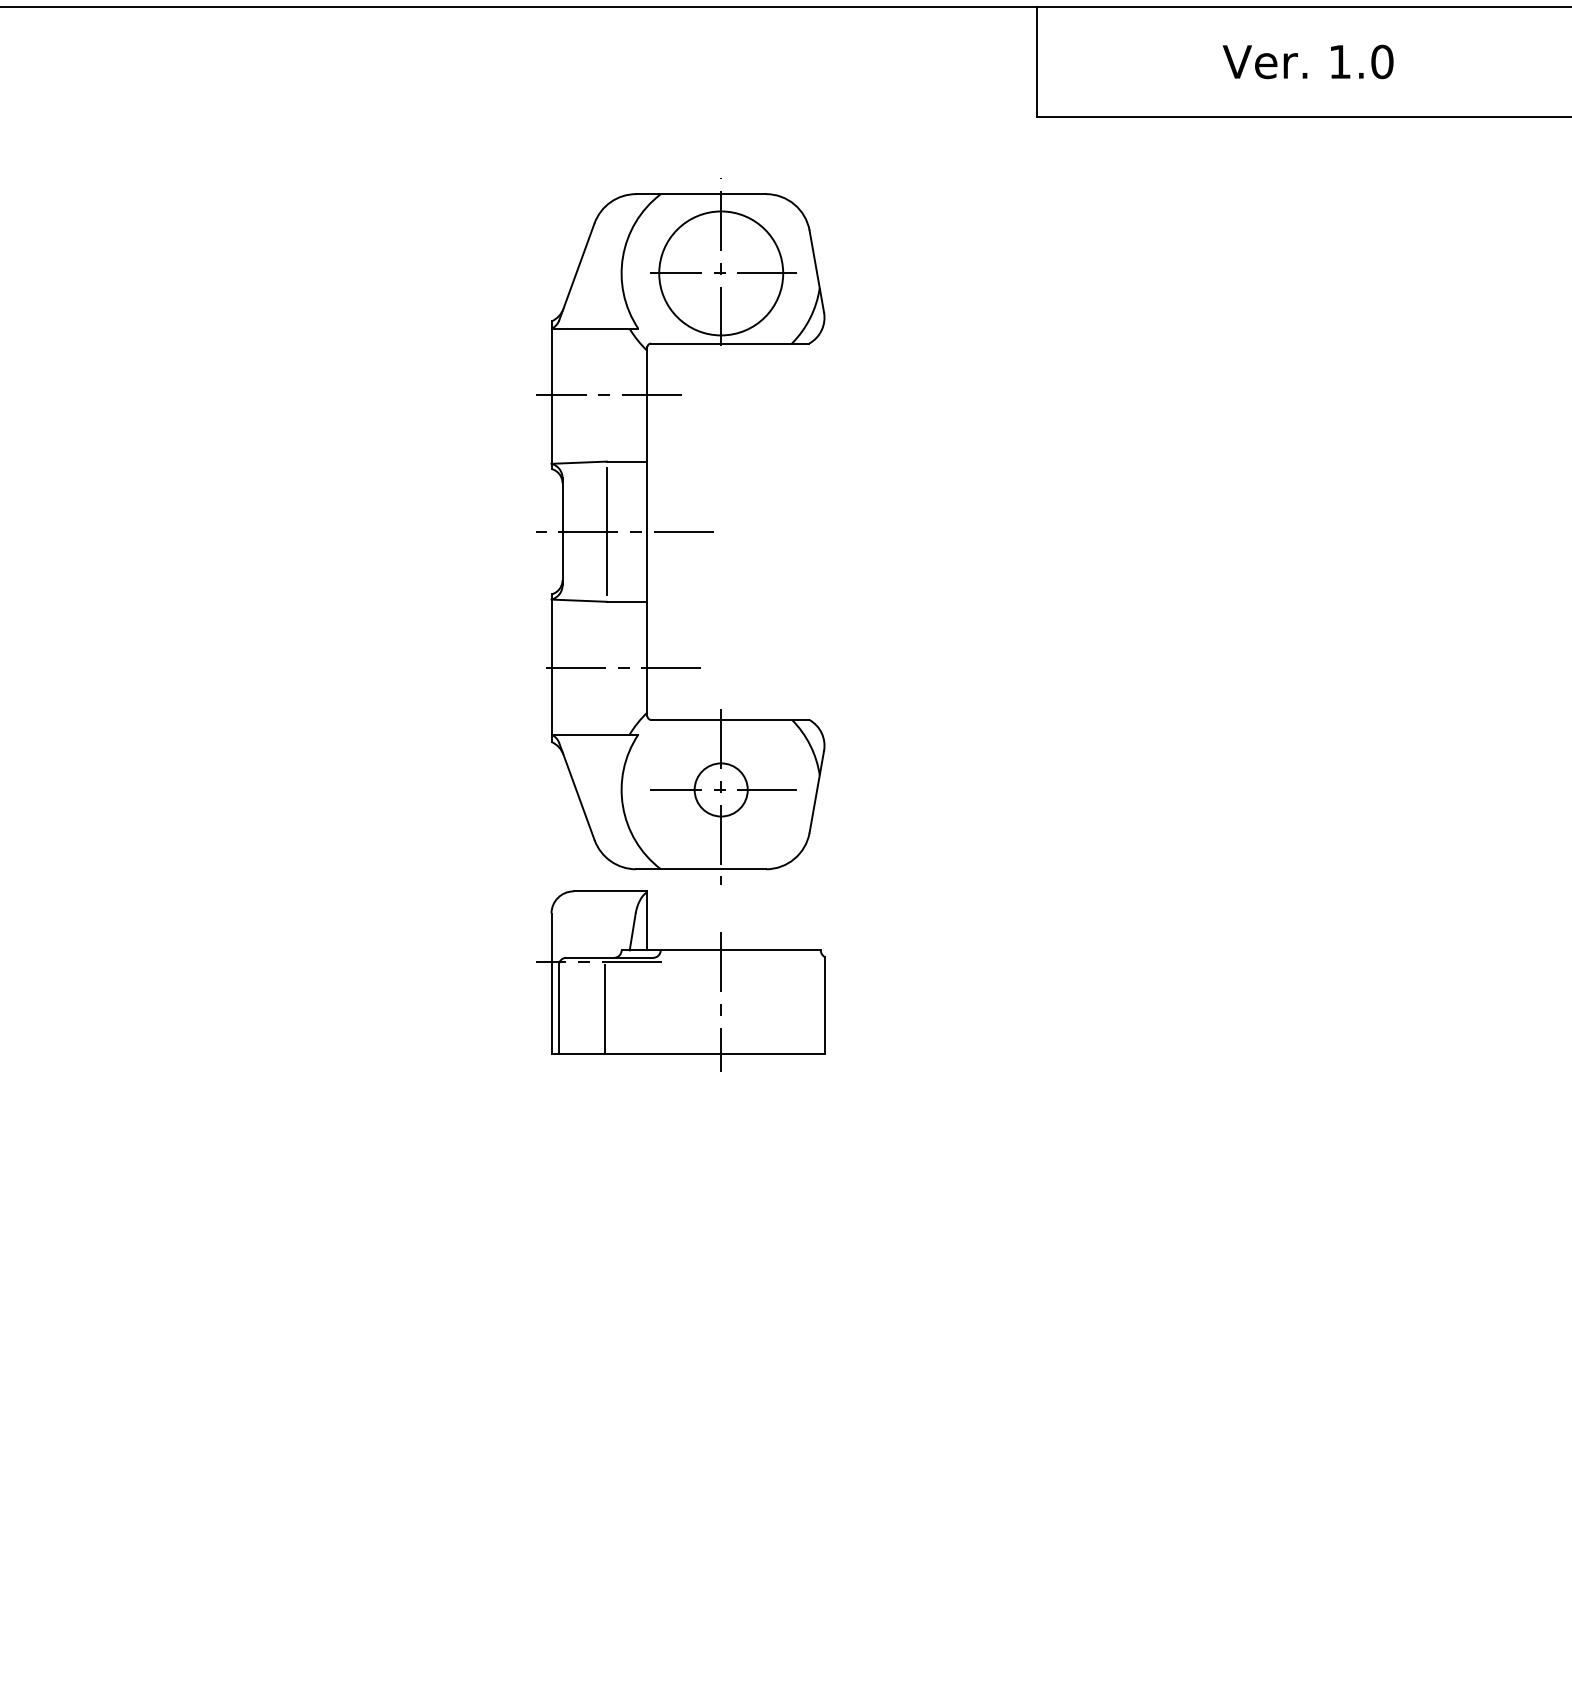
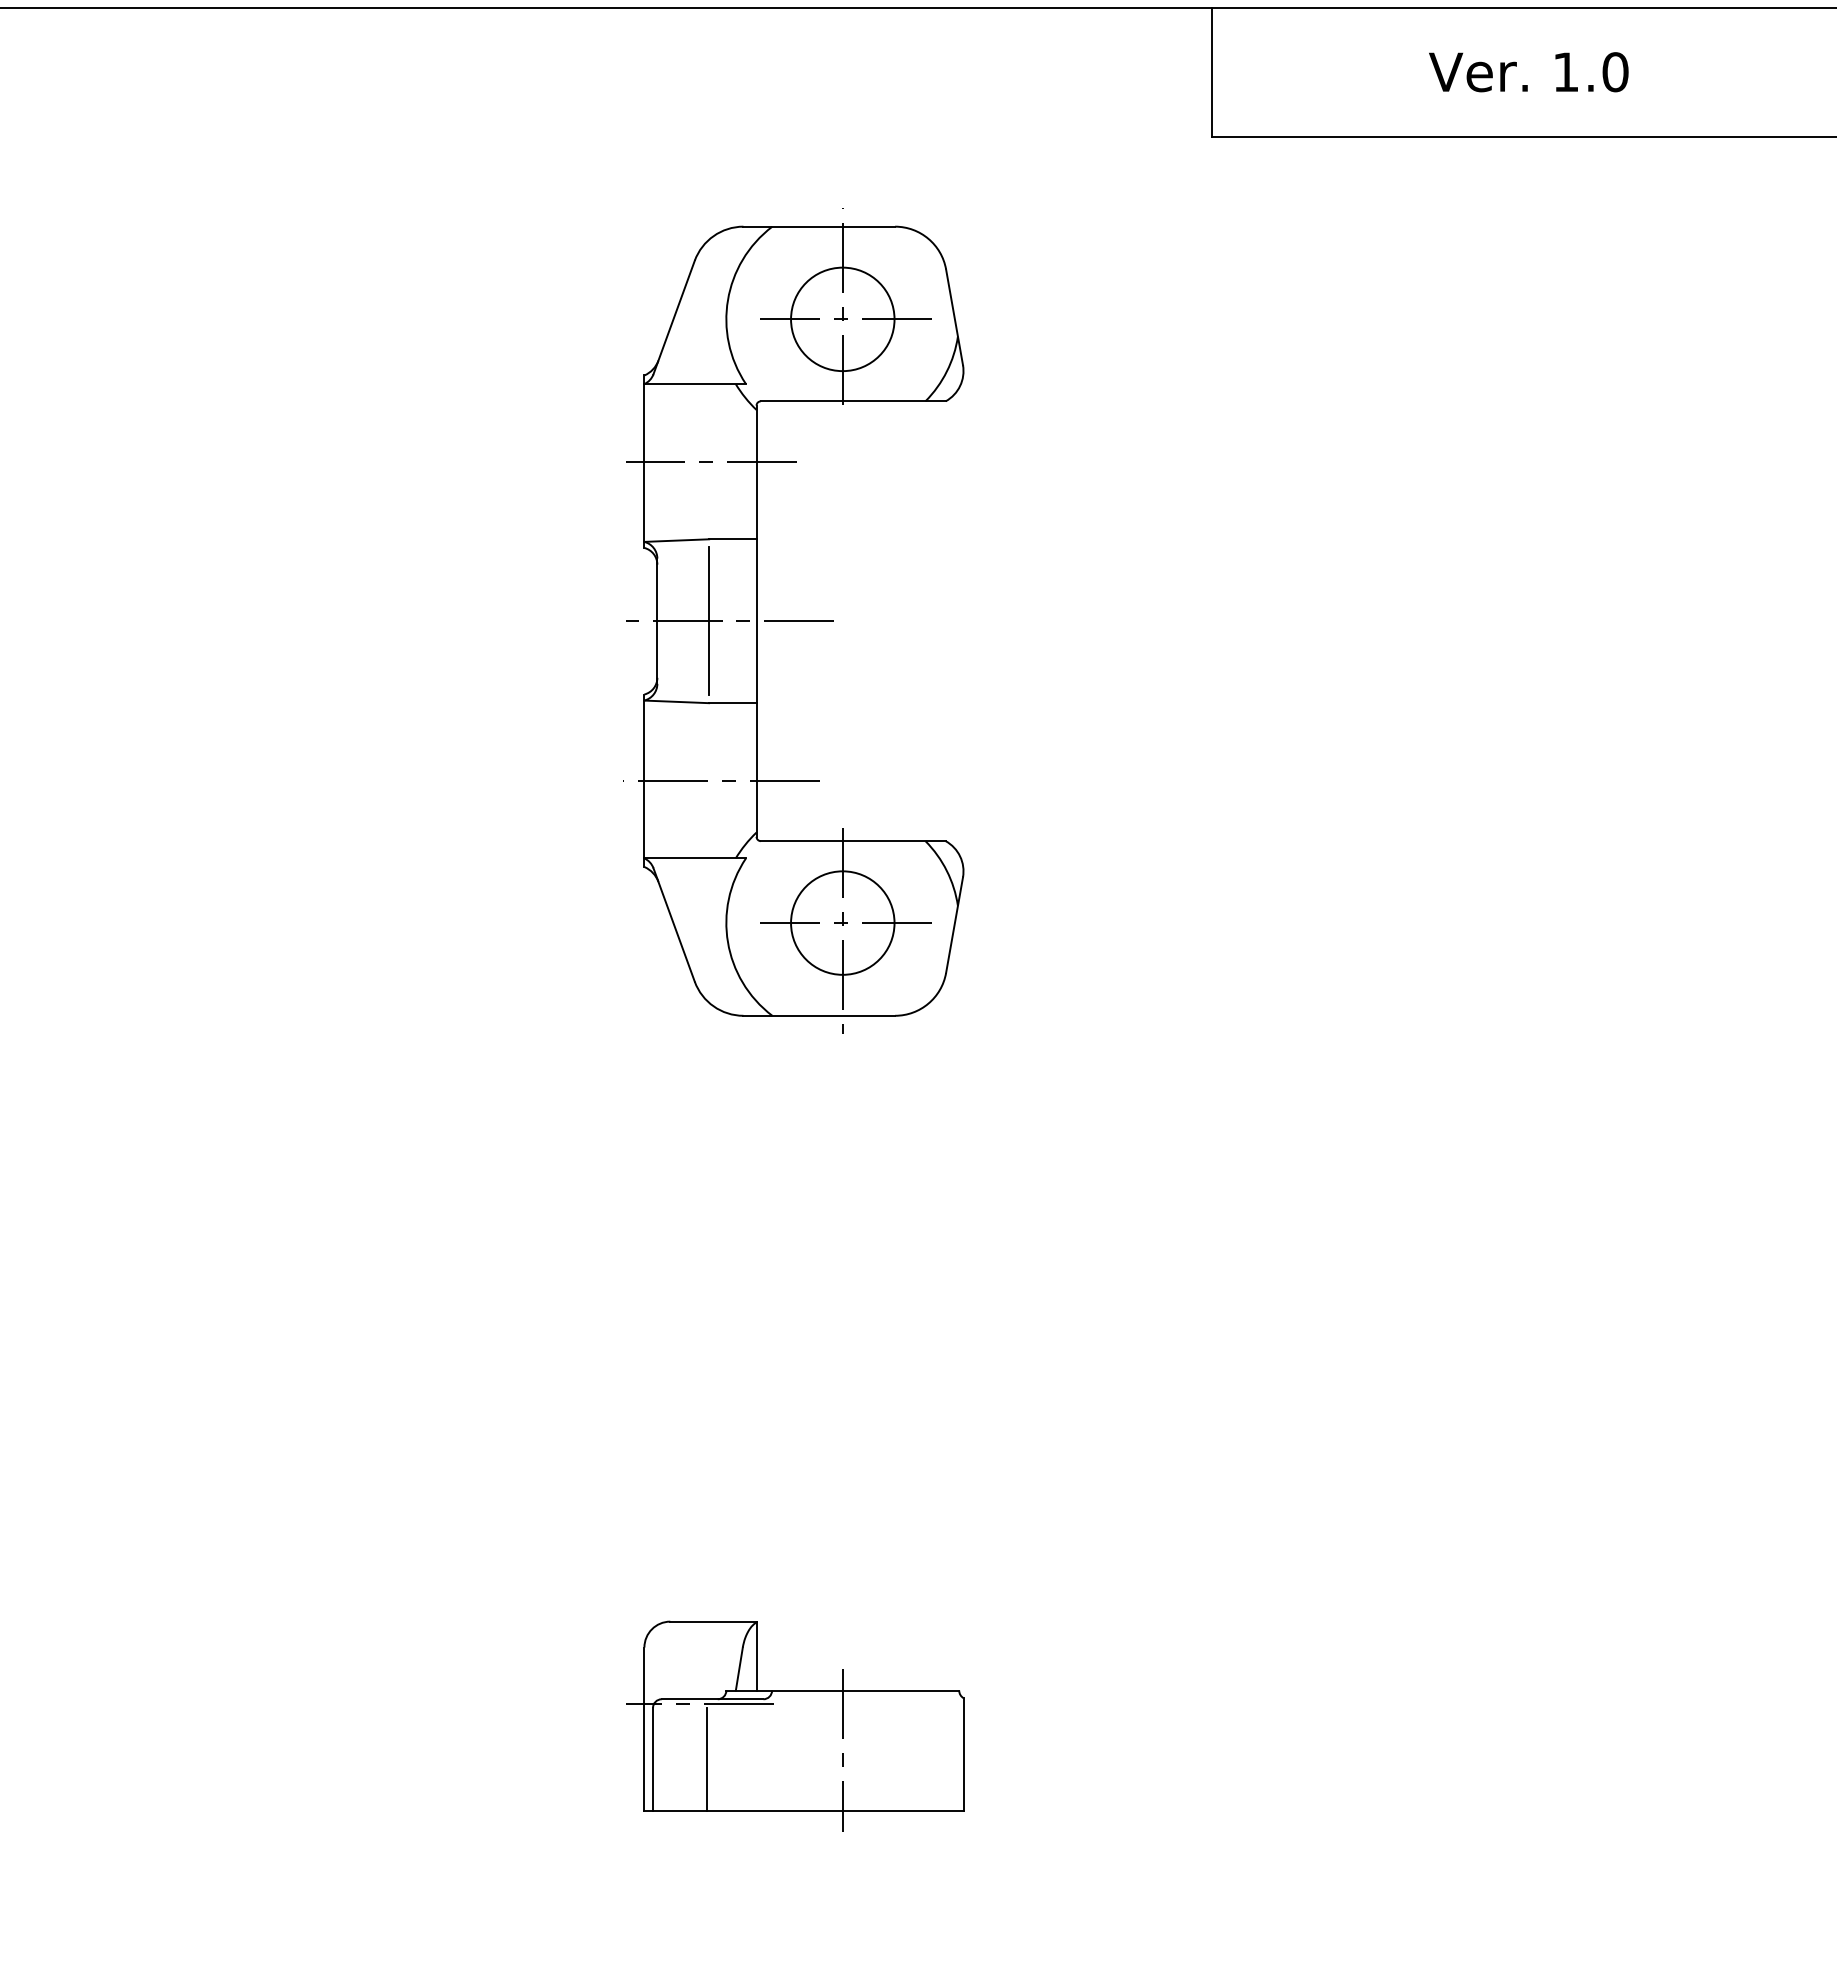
circle: (720, 273) -> (842, 319), size x0.71
circle: (720, 789) -> (842, 922), size x1.67
part: (680, 980) -> (795, 1725), moved

